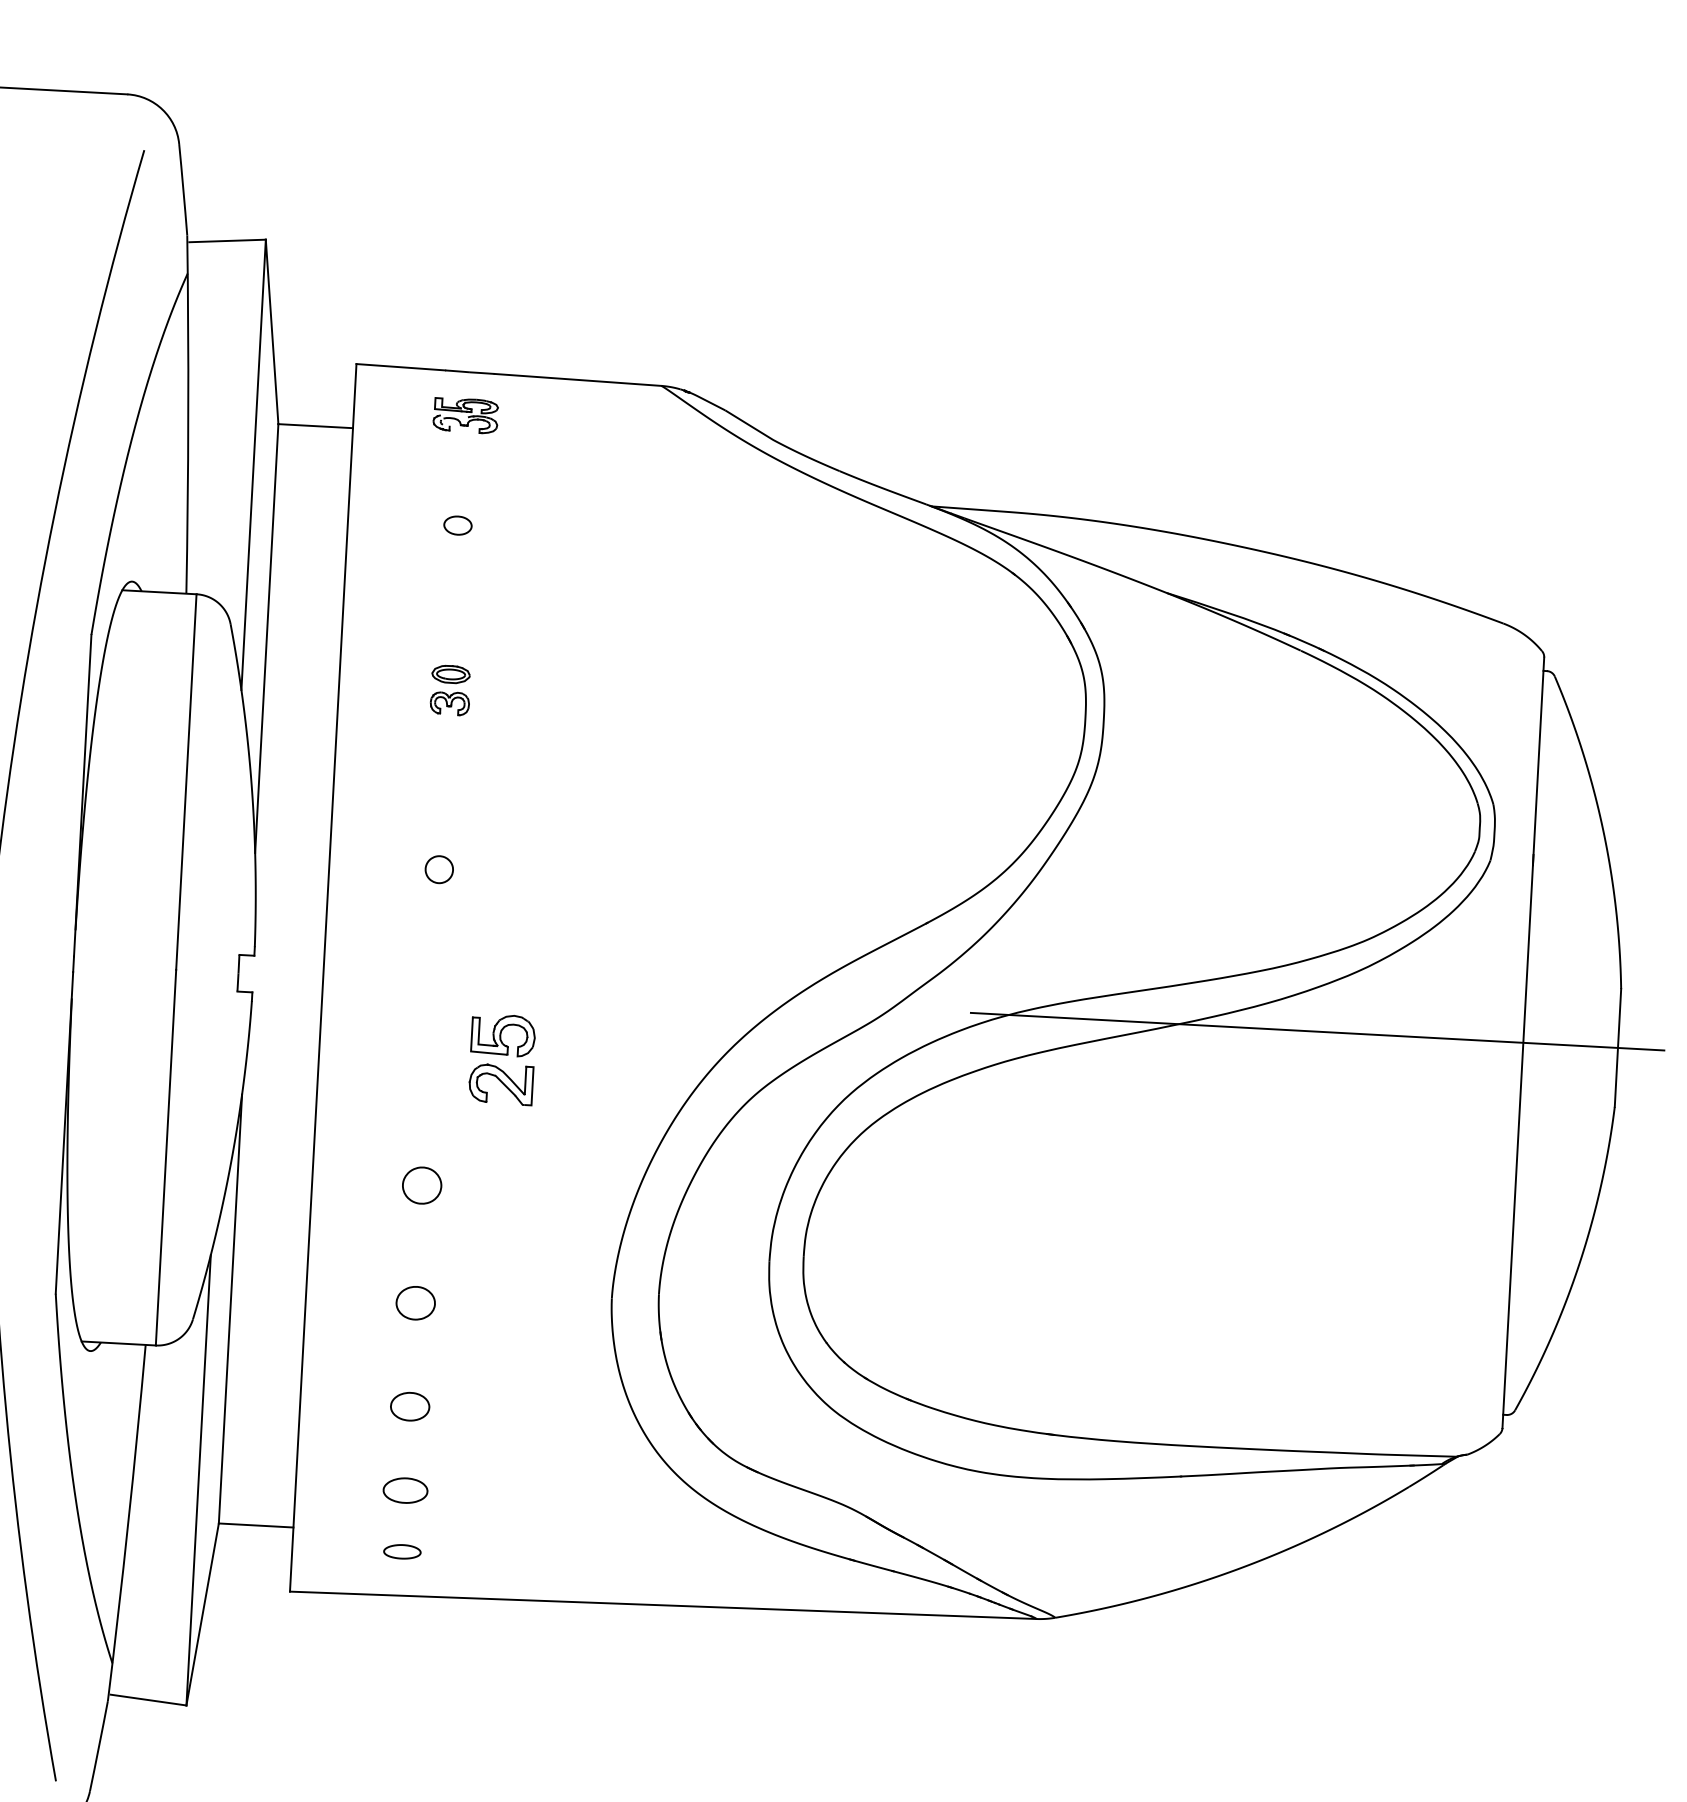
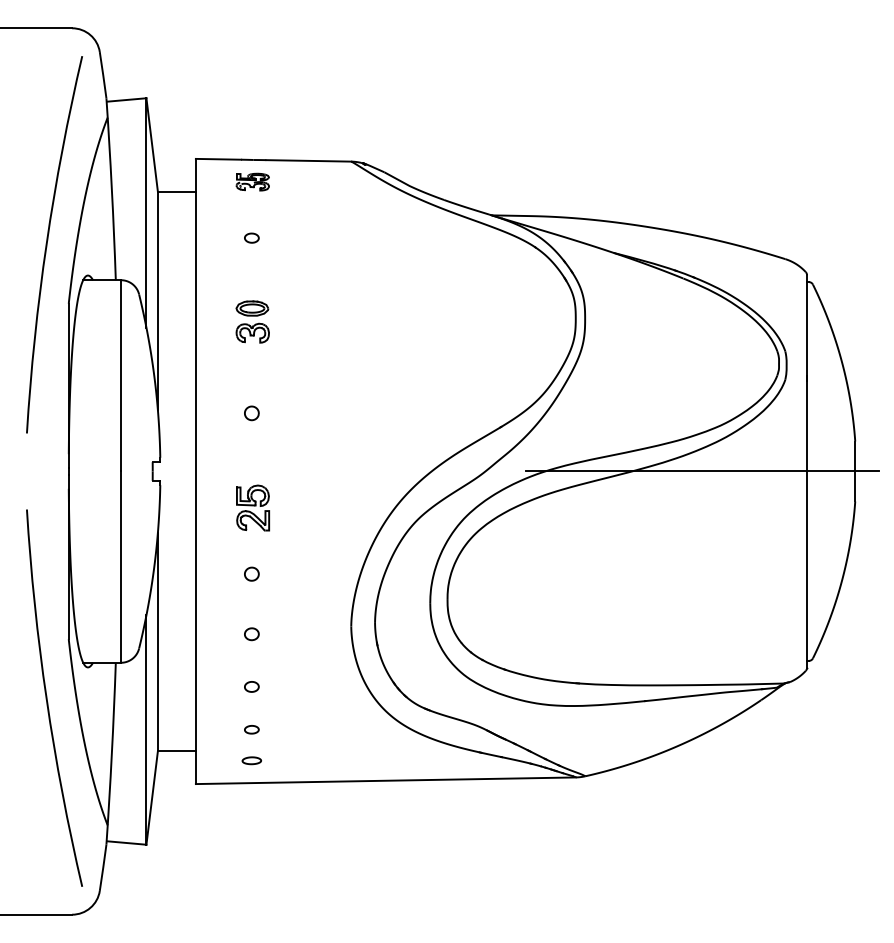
part: (450, 689) -> (252, 321), size x1.67
part: (501, 1058) -> (252, 507), moved
part: (421, 1184) -> (251, 573), size x0.71
part: (415, 1303) -> (251, 634), size x0.71
part: (409, 1405) -> (251, 686), size x0.71
part: (405, 1490) -> (251, 729), size x0.62

